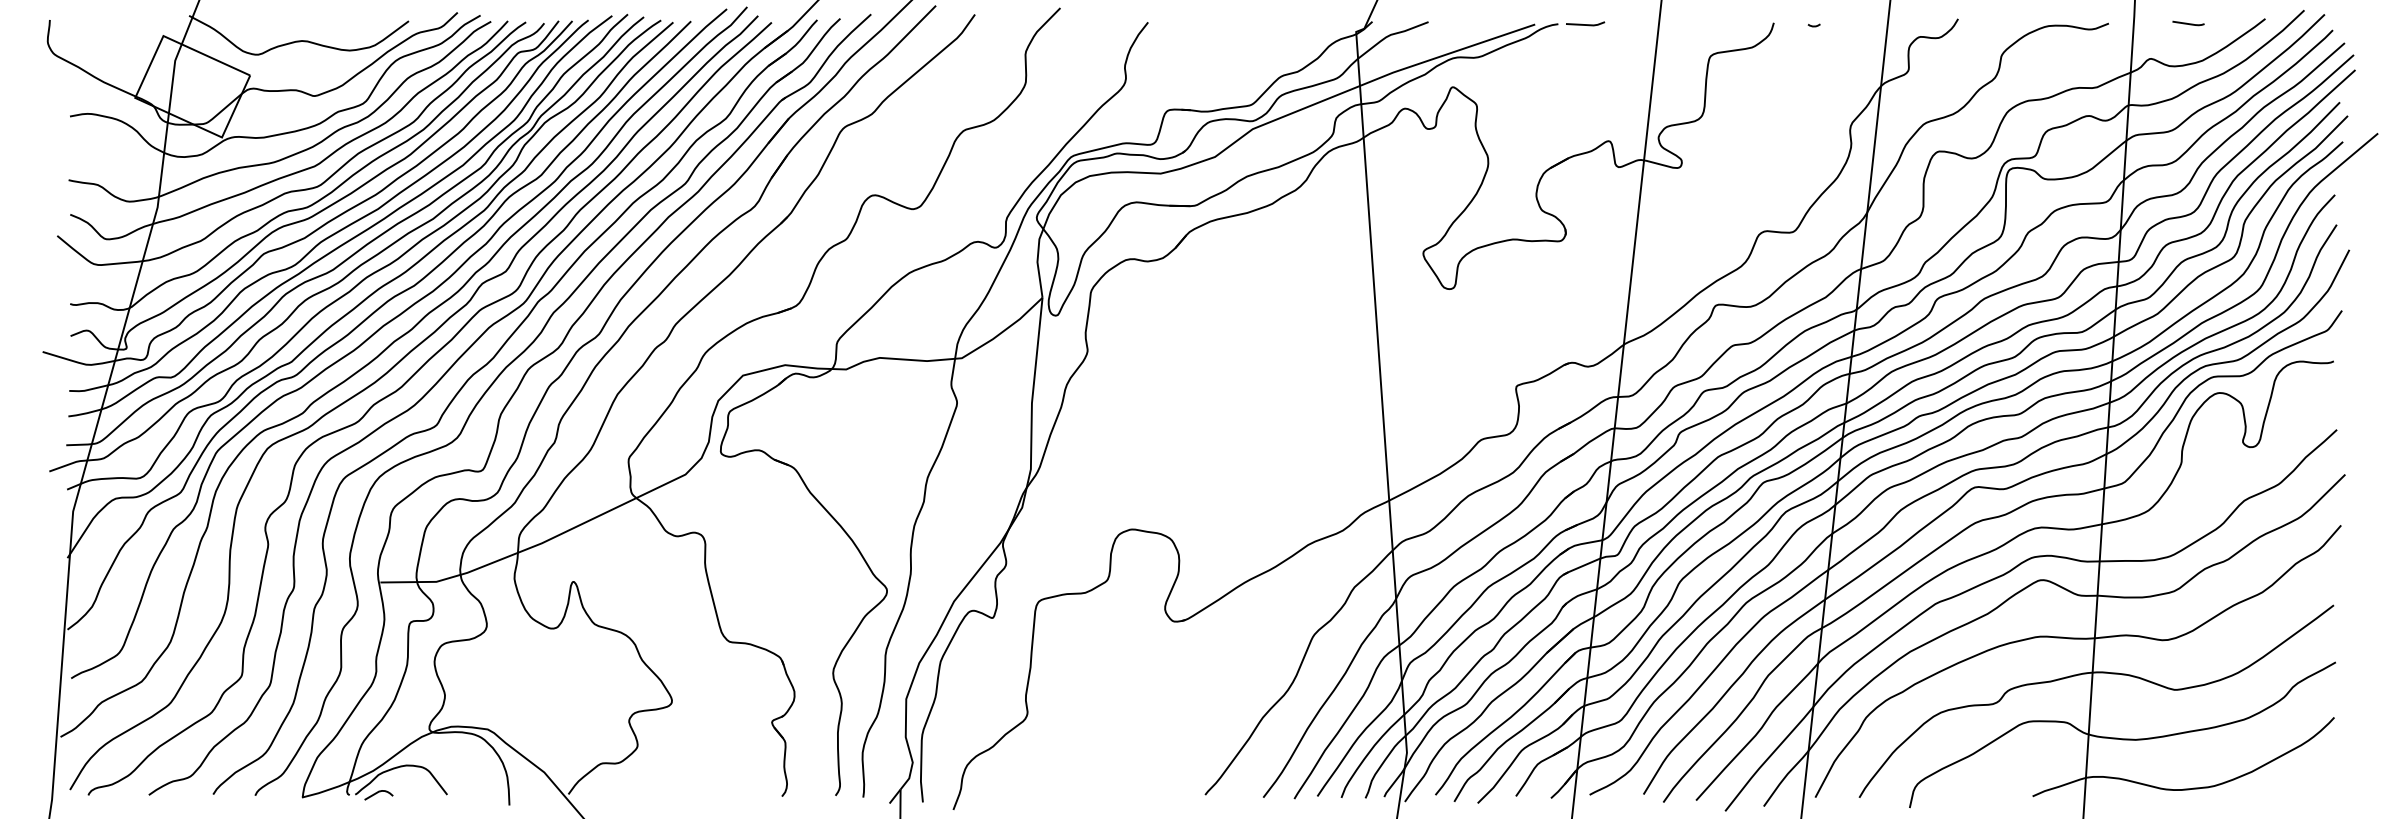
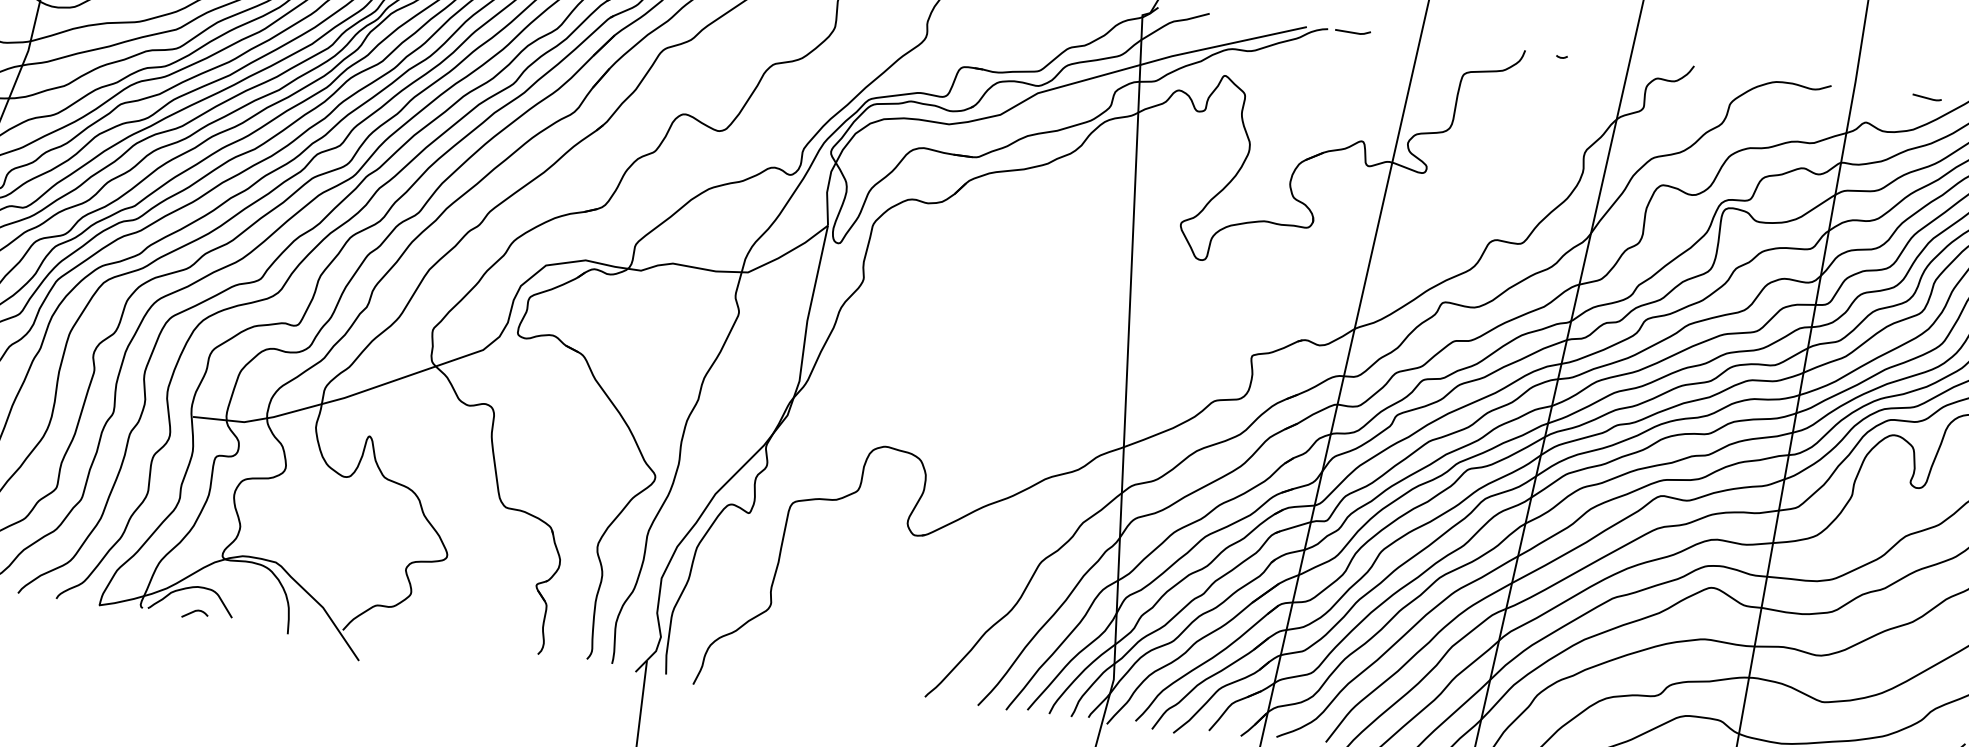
line: (2188, 23) -> (1927, 97), moved
curve: (377, 793) -> (193, 612), moved

